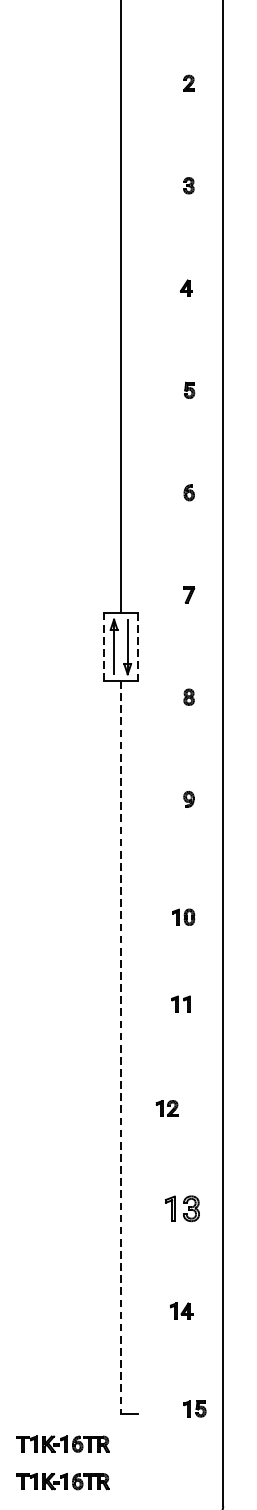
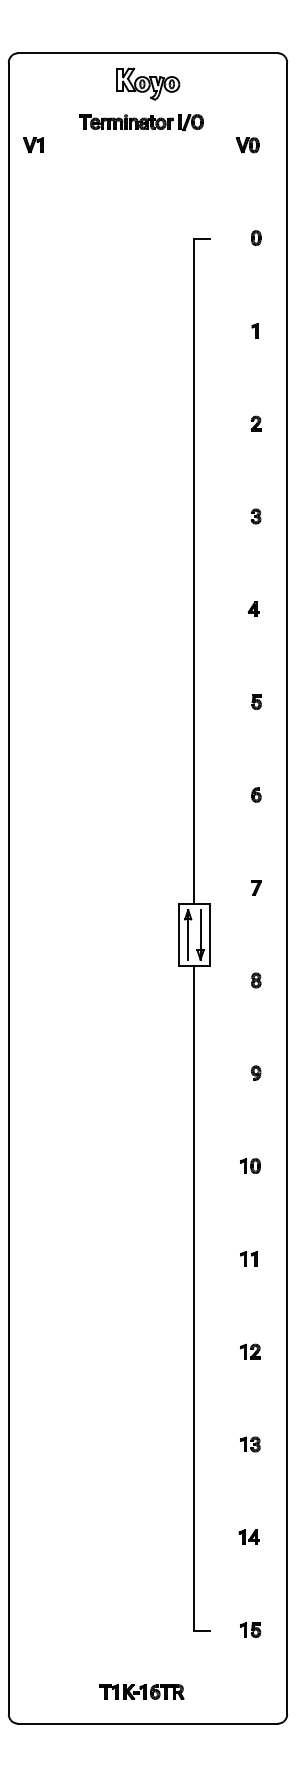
line: (103, 646) -> (178, 934), dashed -> solid
line: (137, 646) -> (209, 934), dashed -> solid
part: (183, 916) -> (250, 1165), moved
line: (121, 1047) -> (194, 1298), dashed -> solid
part: (167, 1108) -> (250, 1351), moved
part: (182, 1208) -> (250, 1444), size x0.62
part: (194, 1408) -> (250, 1629), moved
part: (62, 1443) -> (141, 1657), removed

